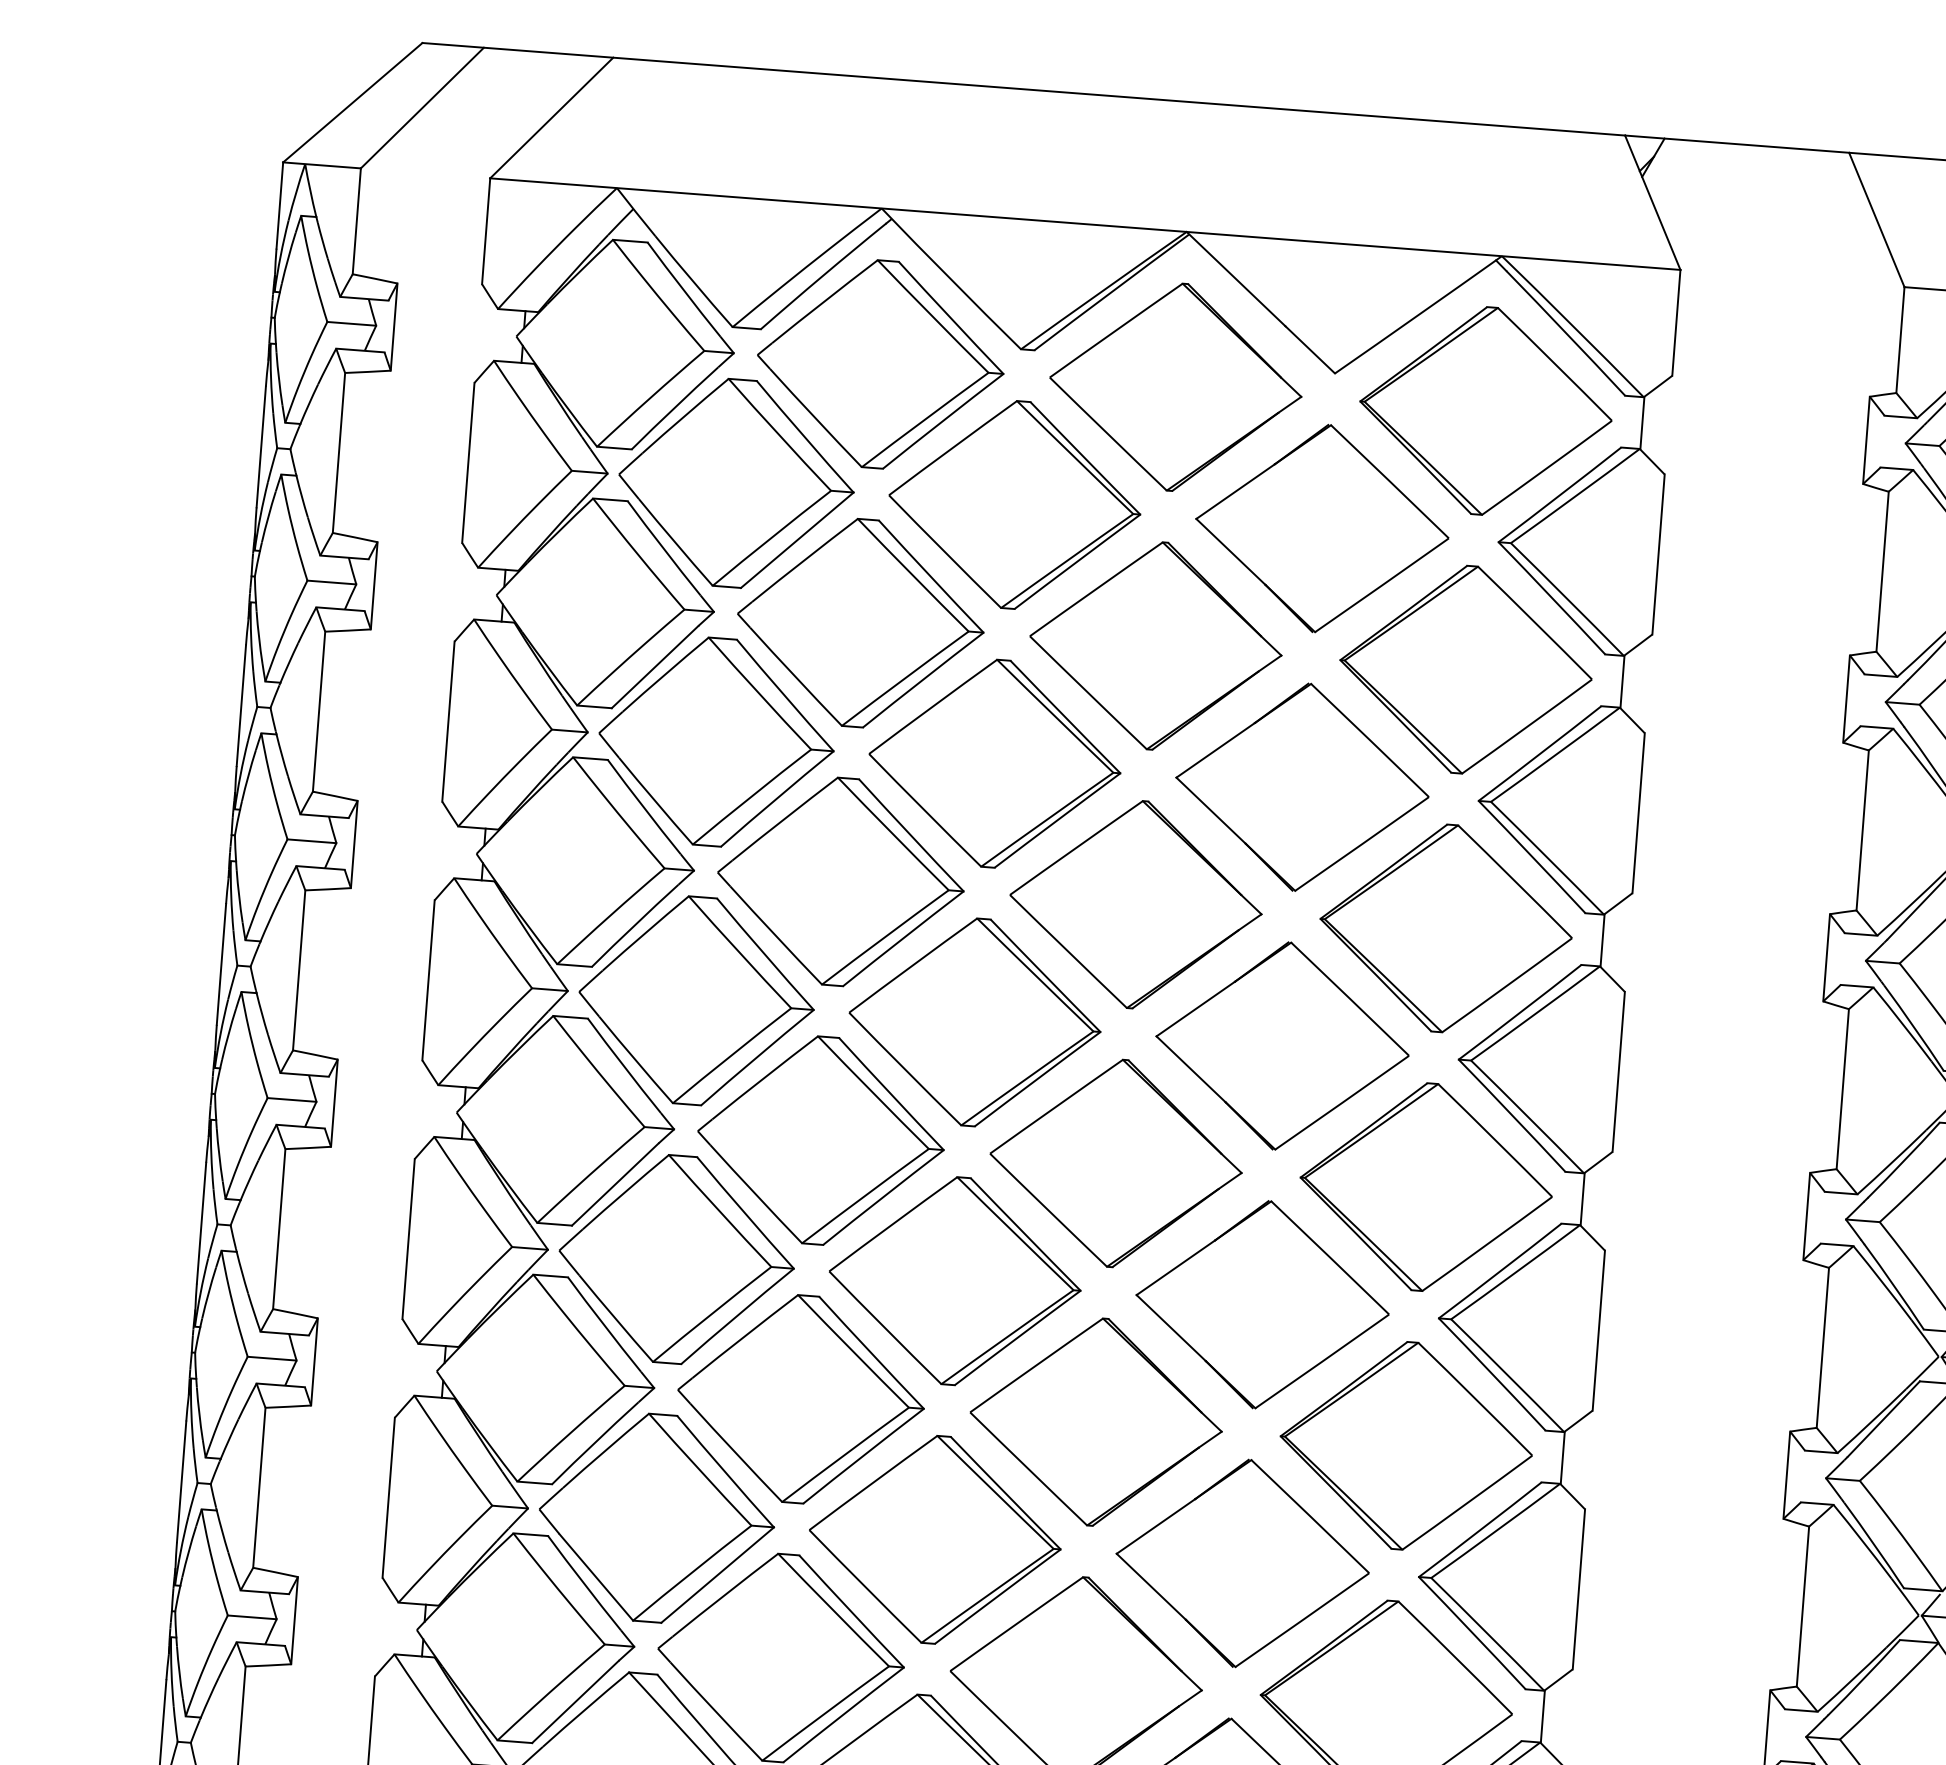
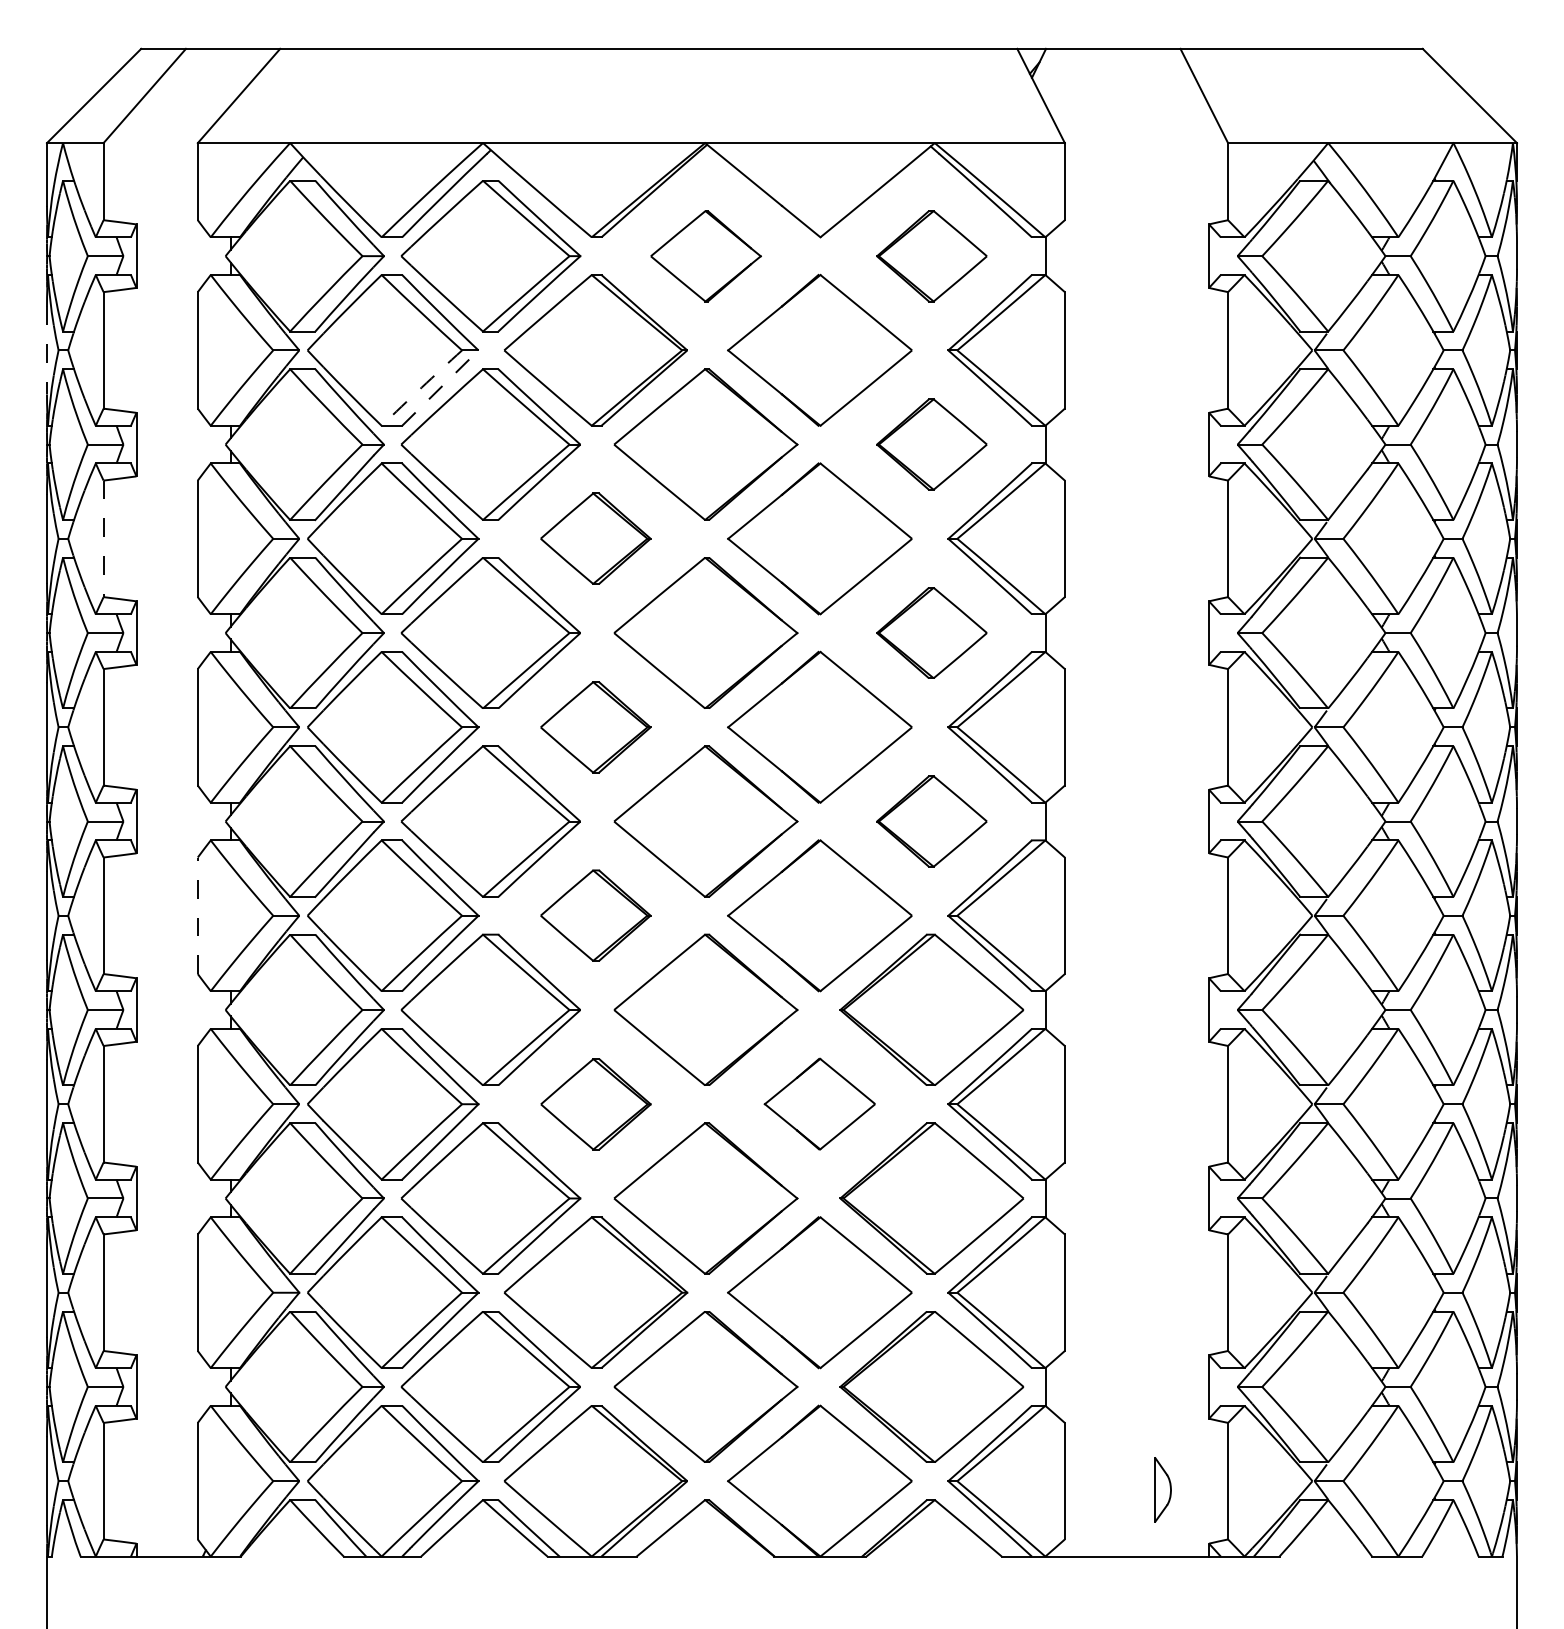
part: (1175, 387) -> (705, 256), size x0.6
part: (1485, 411) -> (931, 256), size x0.6
line: (260, 447) -> (46, 350), solid -> dashed
arc: (771, 537) -> (421, 387), solid -> dashed
line: (797, 540) -> (440, 388), solid -> dashed
part: (1465, 669) -> (931, 444), size x0.6
line: (318, 712) -> (103, 539), solid -> dashed
part: (994, 763) -> (595, 538), size x0.6
part: (1445, 927) -> (931, 632), size x0.6
part: (974, 1022) -> (595, 727), size x0.6
part: (1425, 1187) -> (931, 821), size x0.6
line: (408, 1238) -> (197, 915), solid -> dashed
part: (954, 1280) -> (595, 915), size x0.6
part: (934, 1540) -> (595, 1104), size x0.6
part: (1242, 1562) -> (819, 1103), size x0.6

